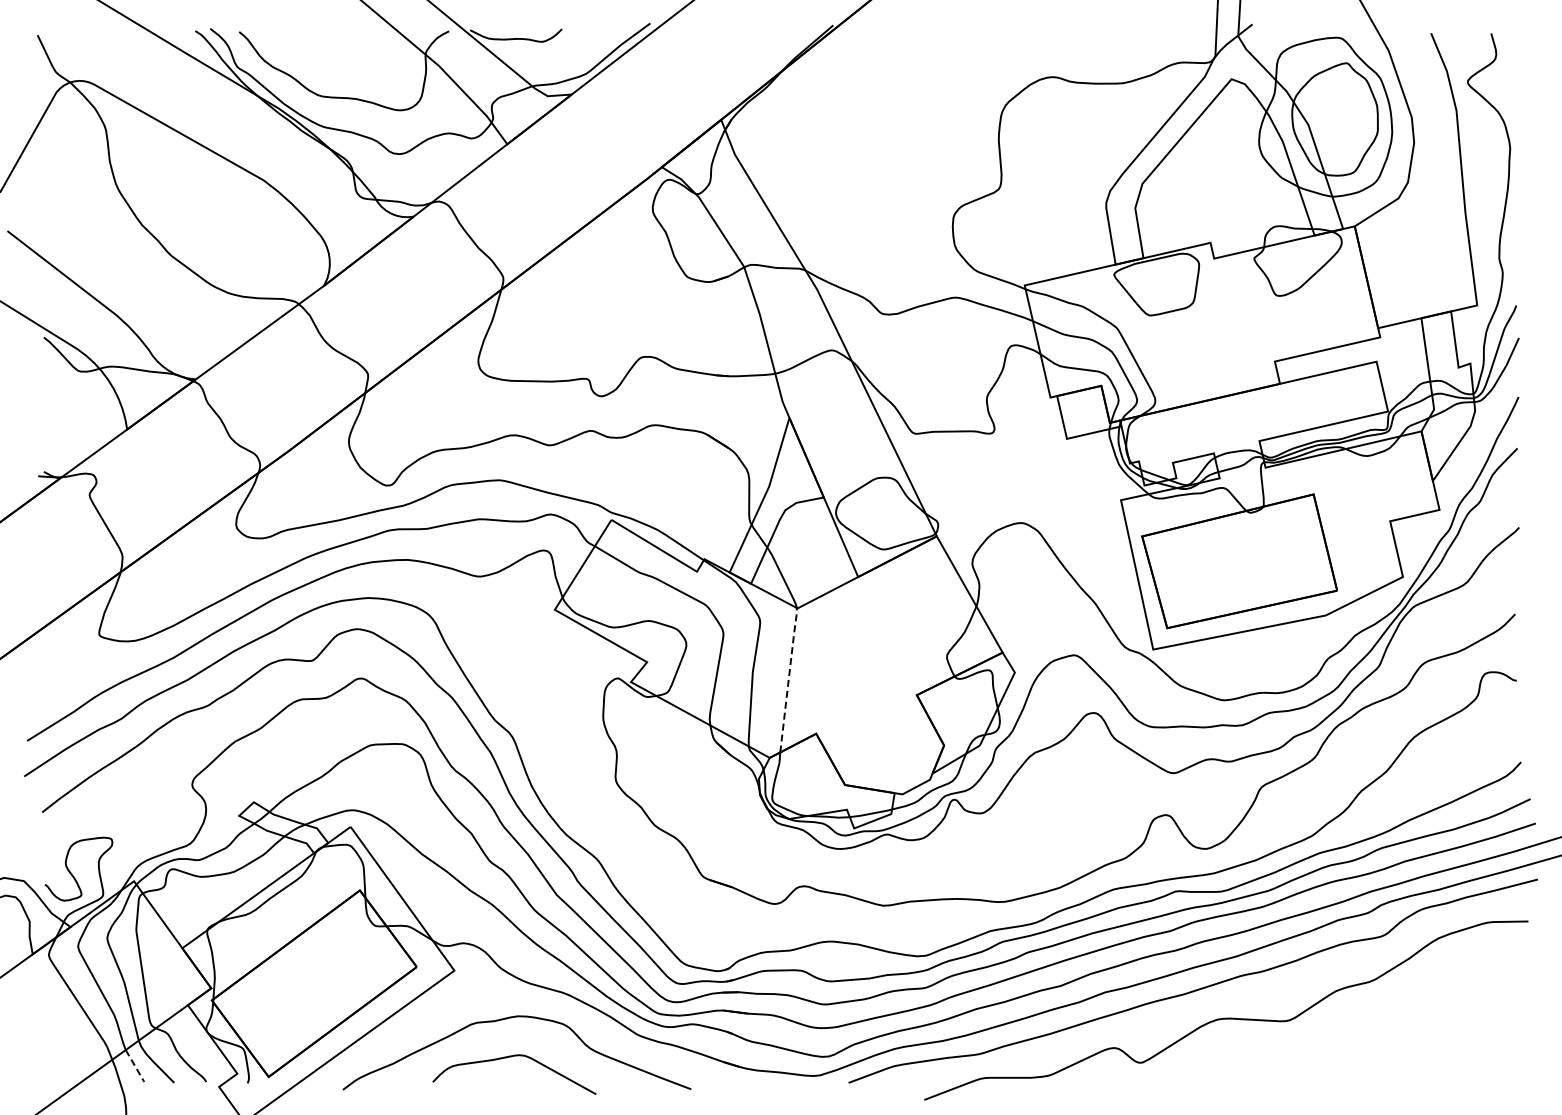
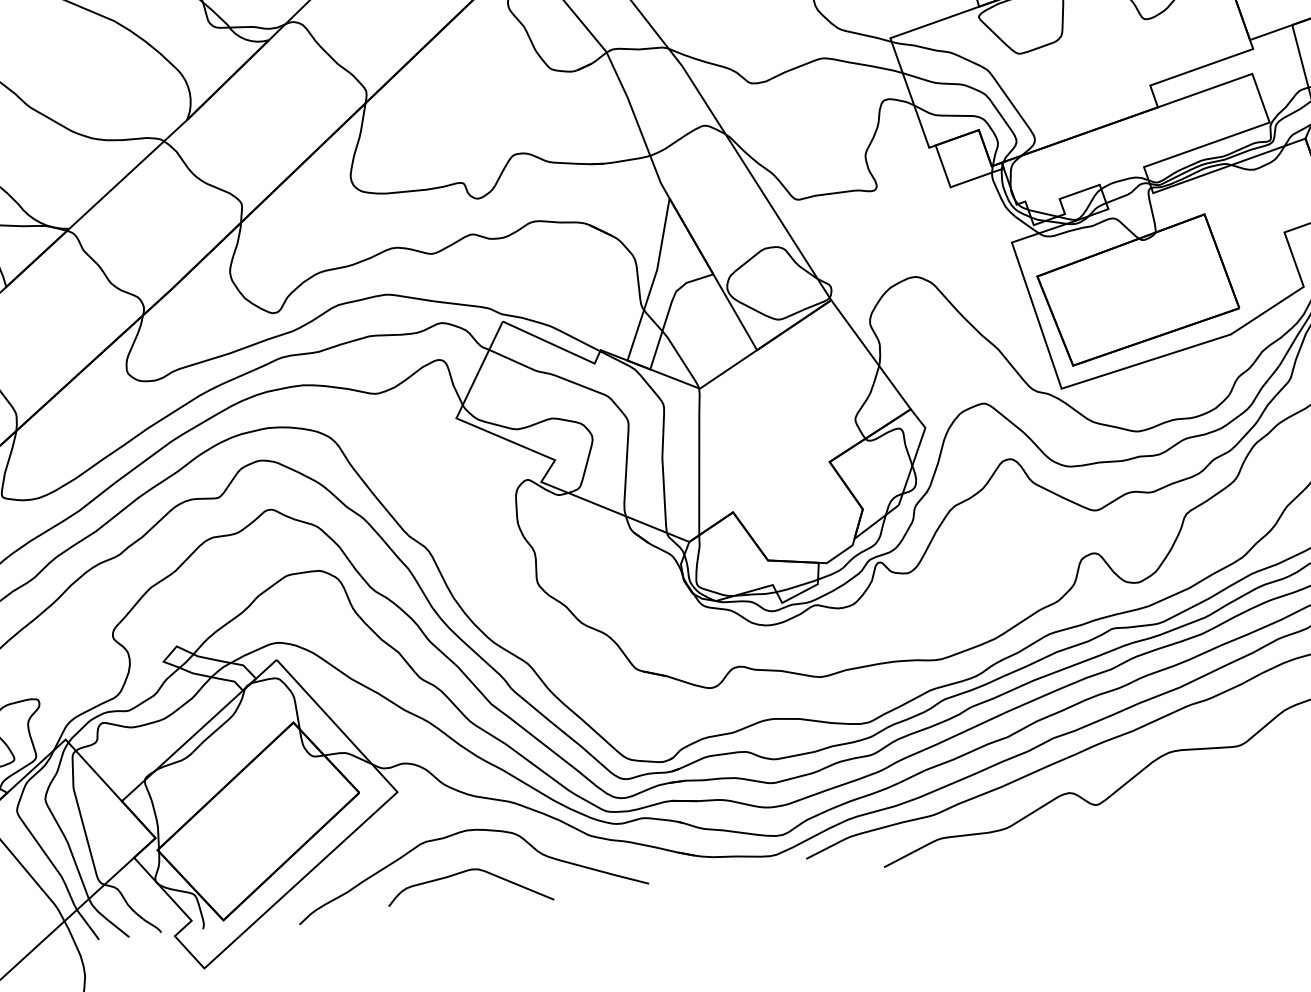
line: (788, 678) -> (698, 460), dashed -> solid
line: (135, 1066) -> (88, 925), dashed -> solid

